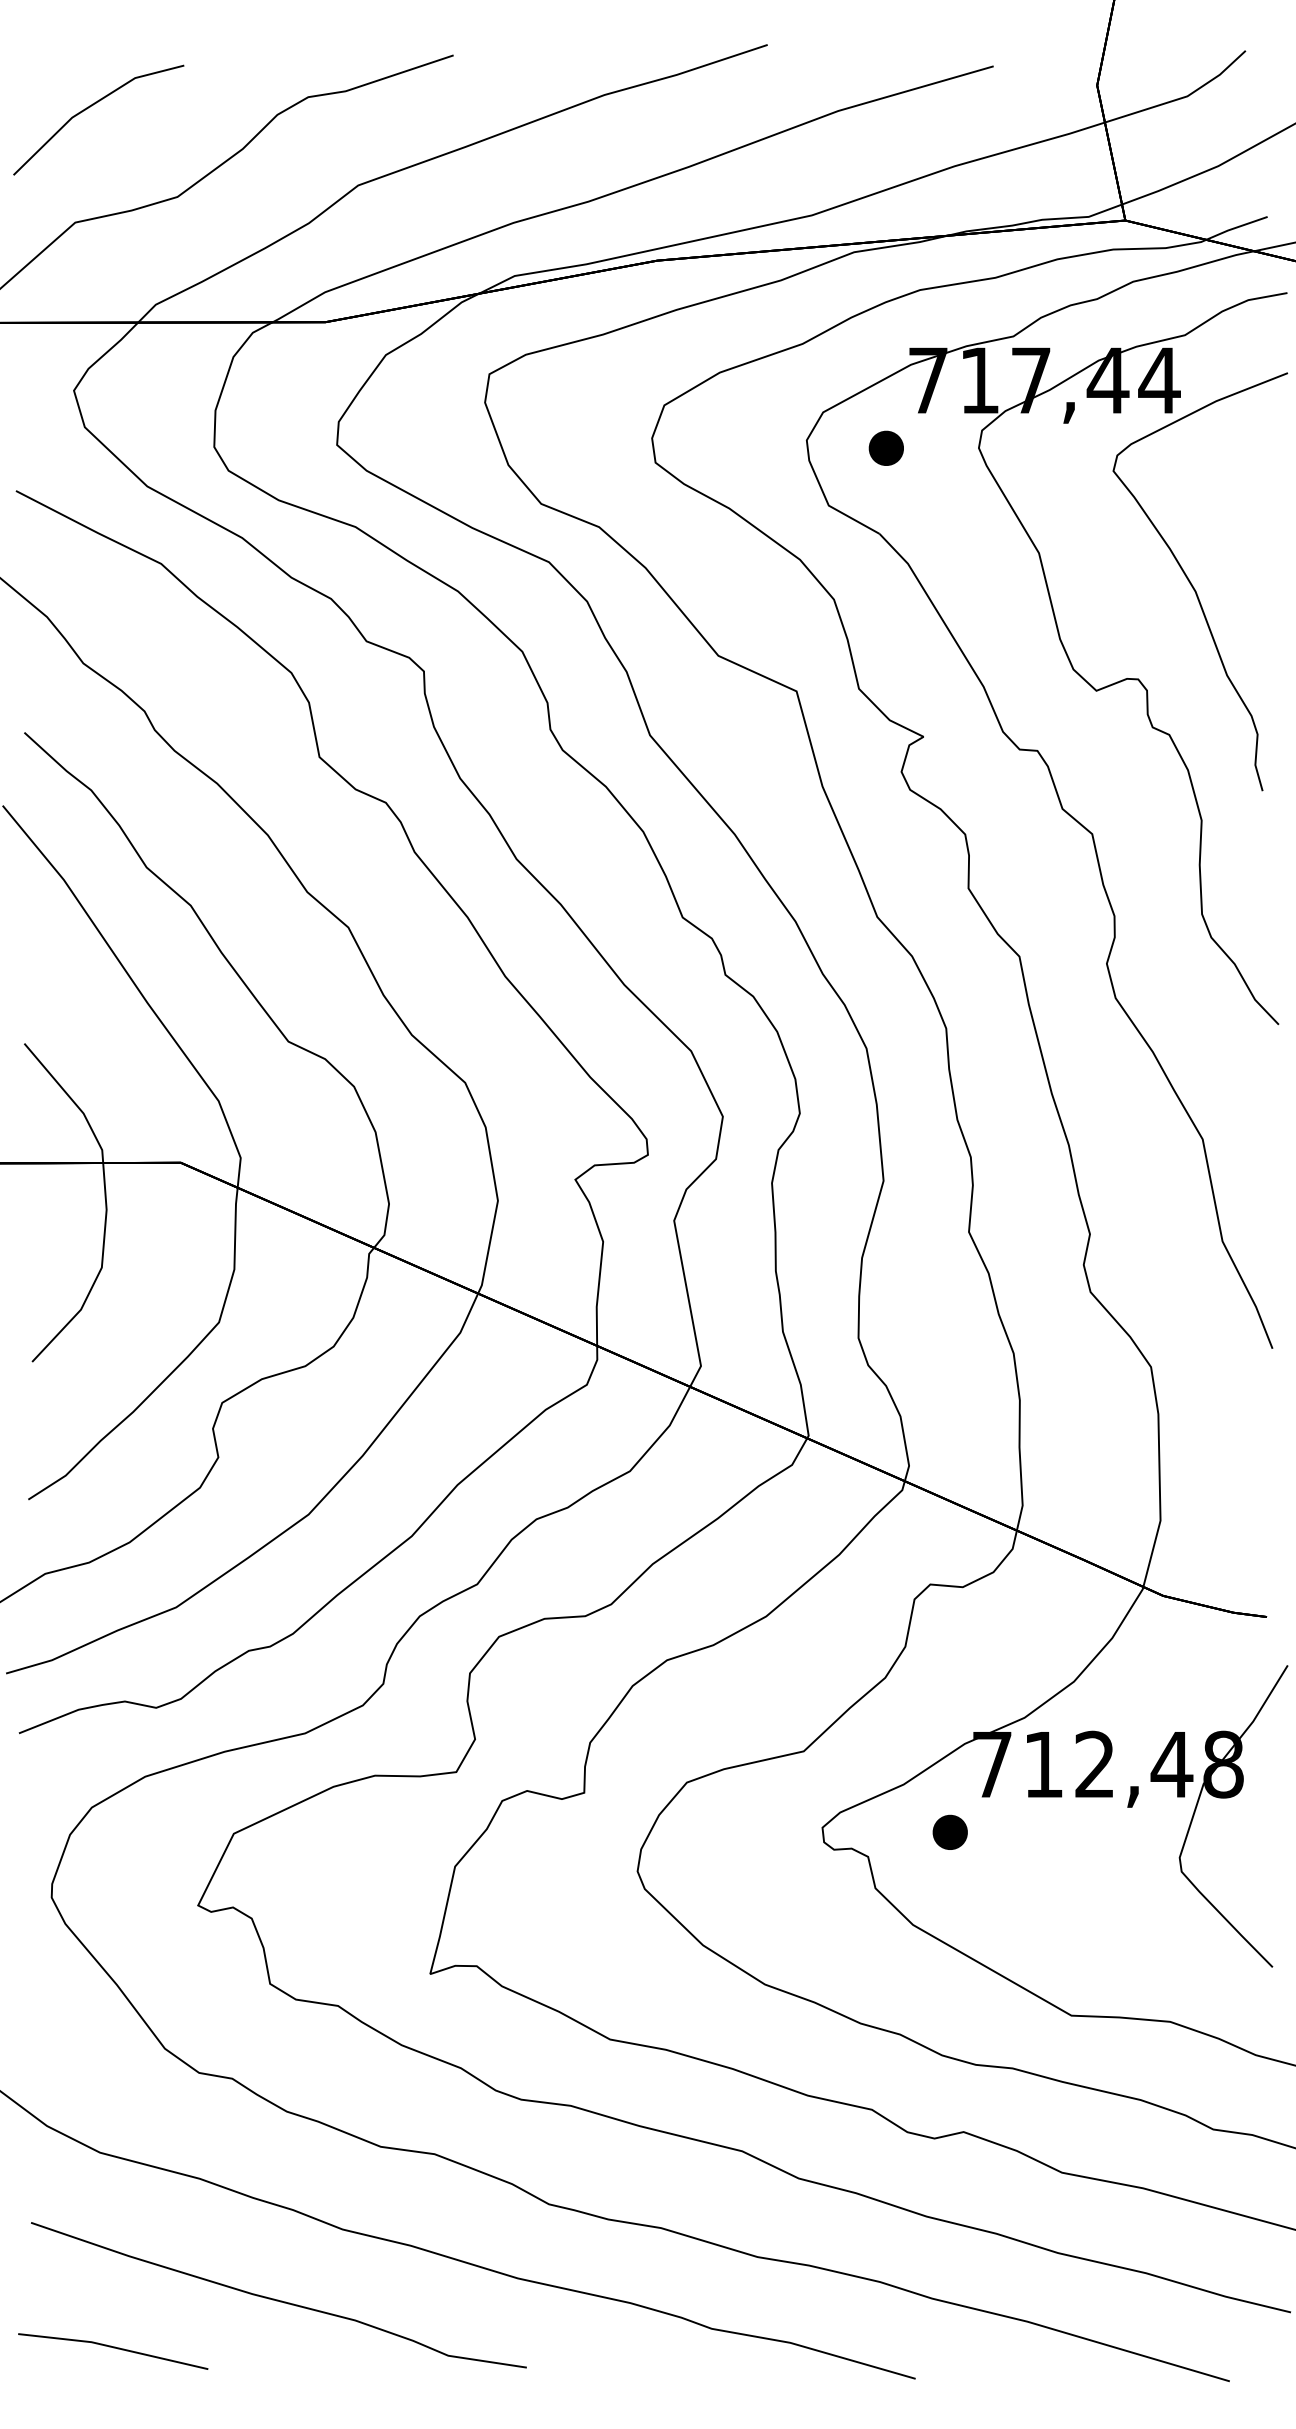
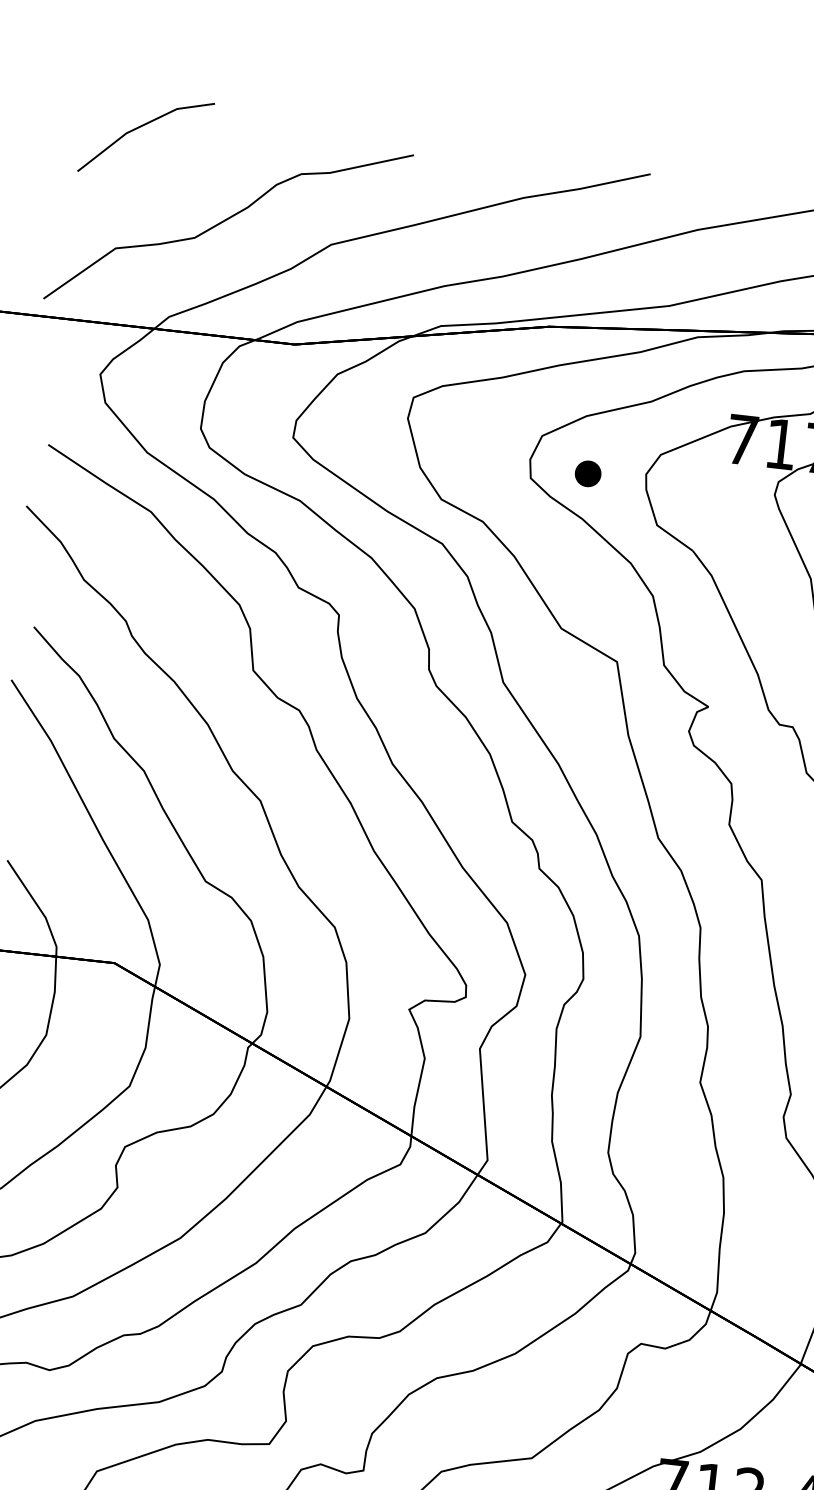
line: (90, 107) -> (141, 127), moved
part: (885, 447) -> (587, 473), moved

